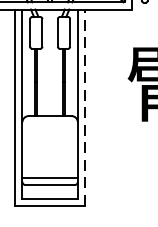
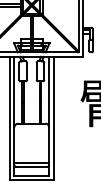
line: (84, 107) -> (53, 118), dashed -> solid

